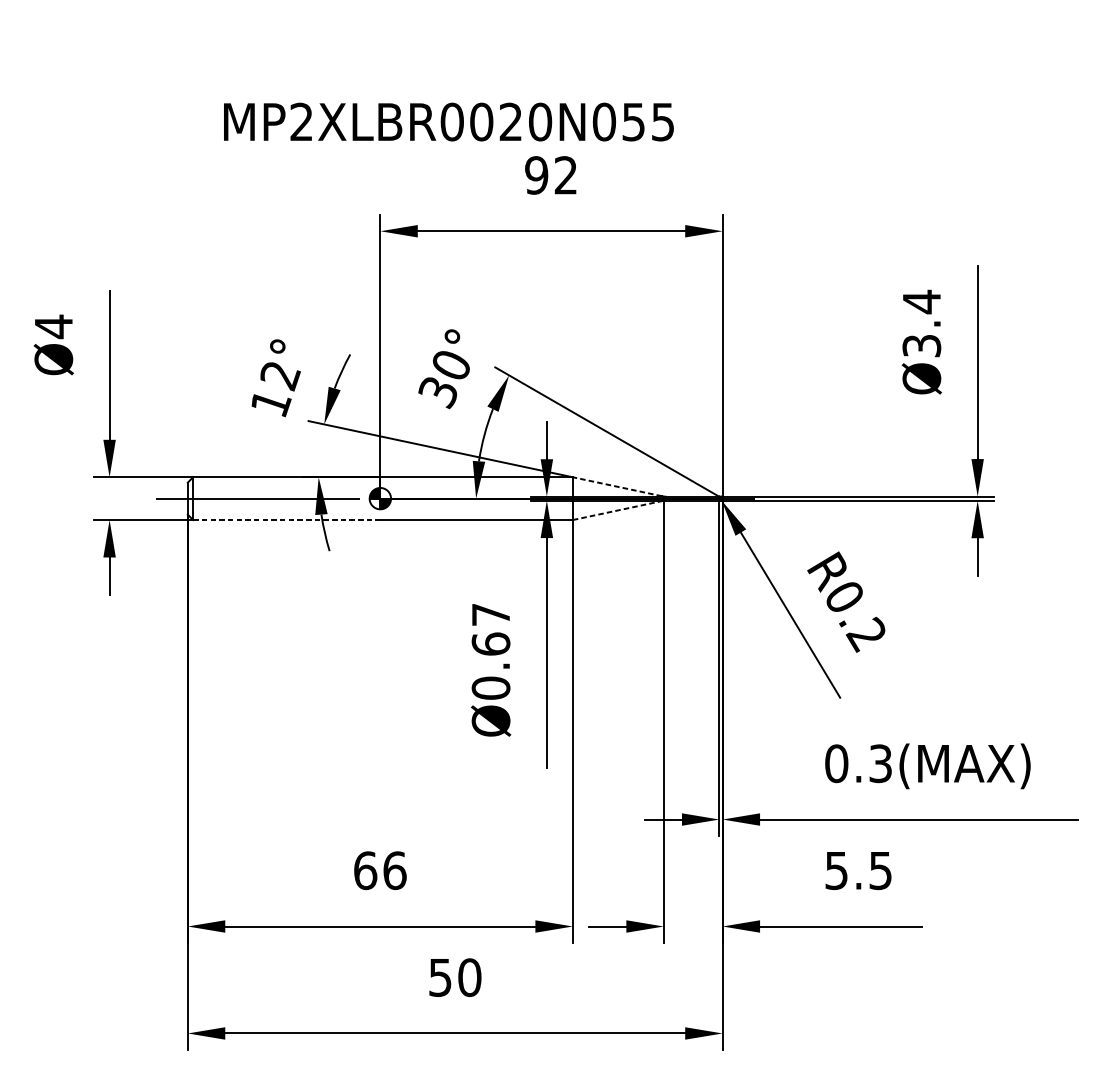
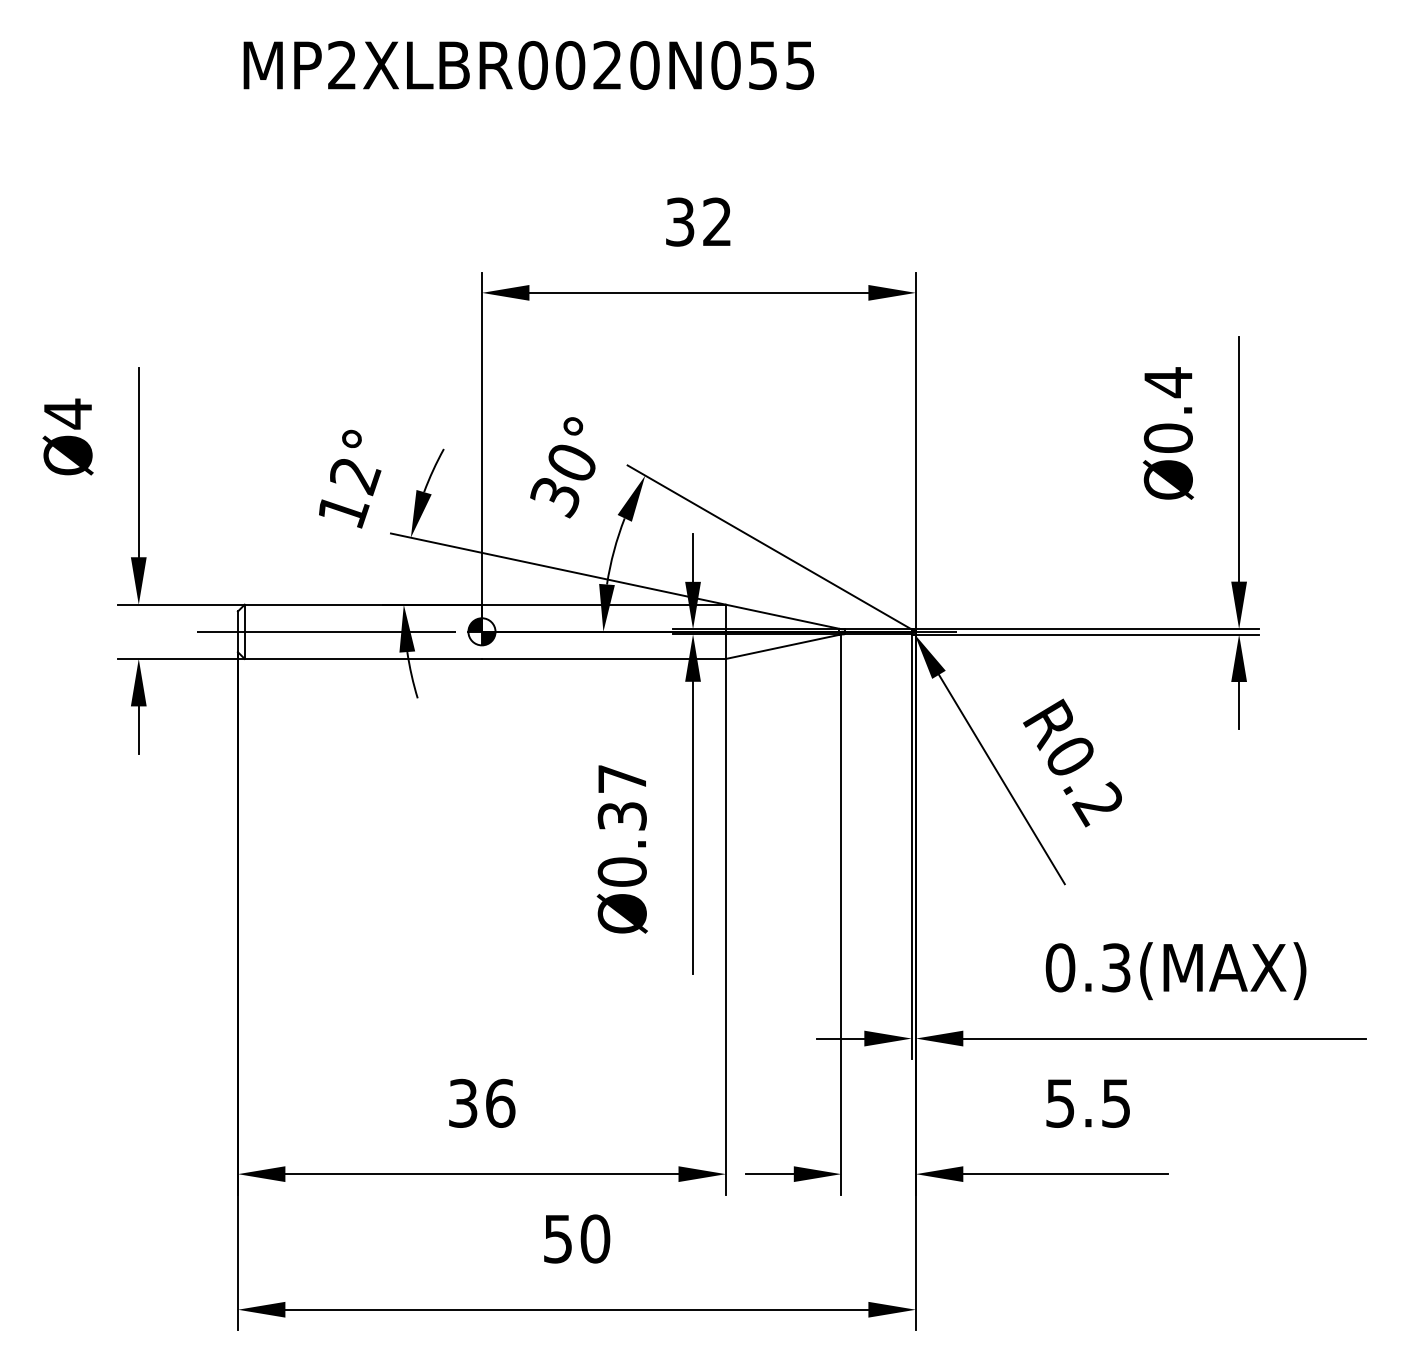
text: (448, 122) -> (528, 65), moved
text: (536, 174) -> (679, 221), 92 -> 32
text: (921, 345) -> (1167, 437), Ø3.4 -> Ø0.4
line: (617, 486) -> (782, 616), dashed -> solid
line: (617, 510) -> (782, 646), dashed -> solid
line: (286, 519) -> (363, 658), dashed -> solid
text: (490, 643) -> (621, 815), Ø0.67 -> Ø0.37
text: (365, 869) -> (463, 1102), 66 -> 36

